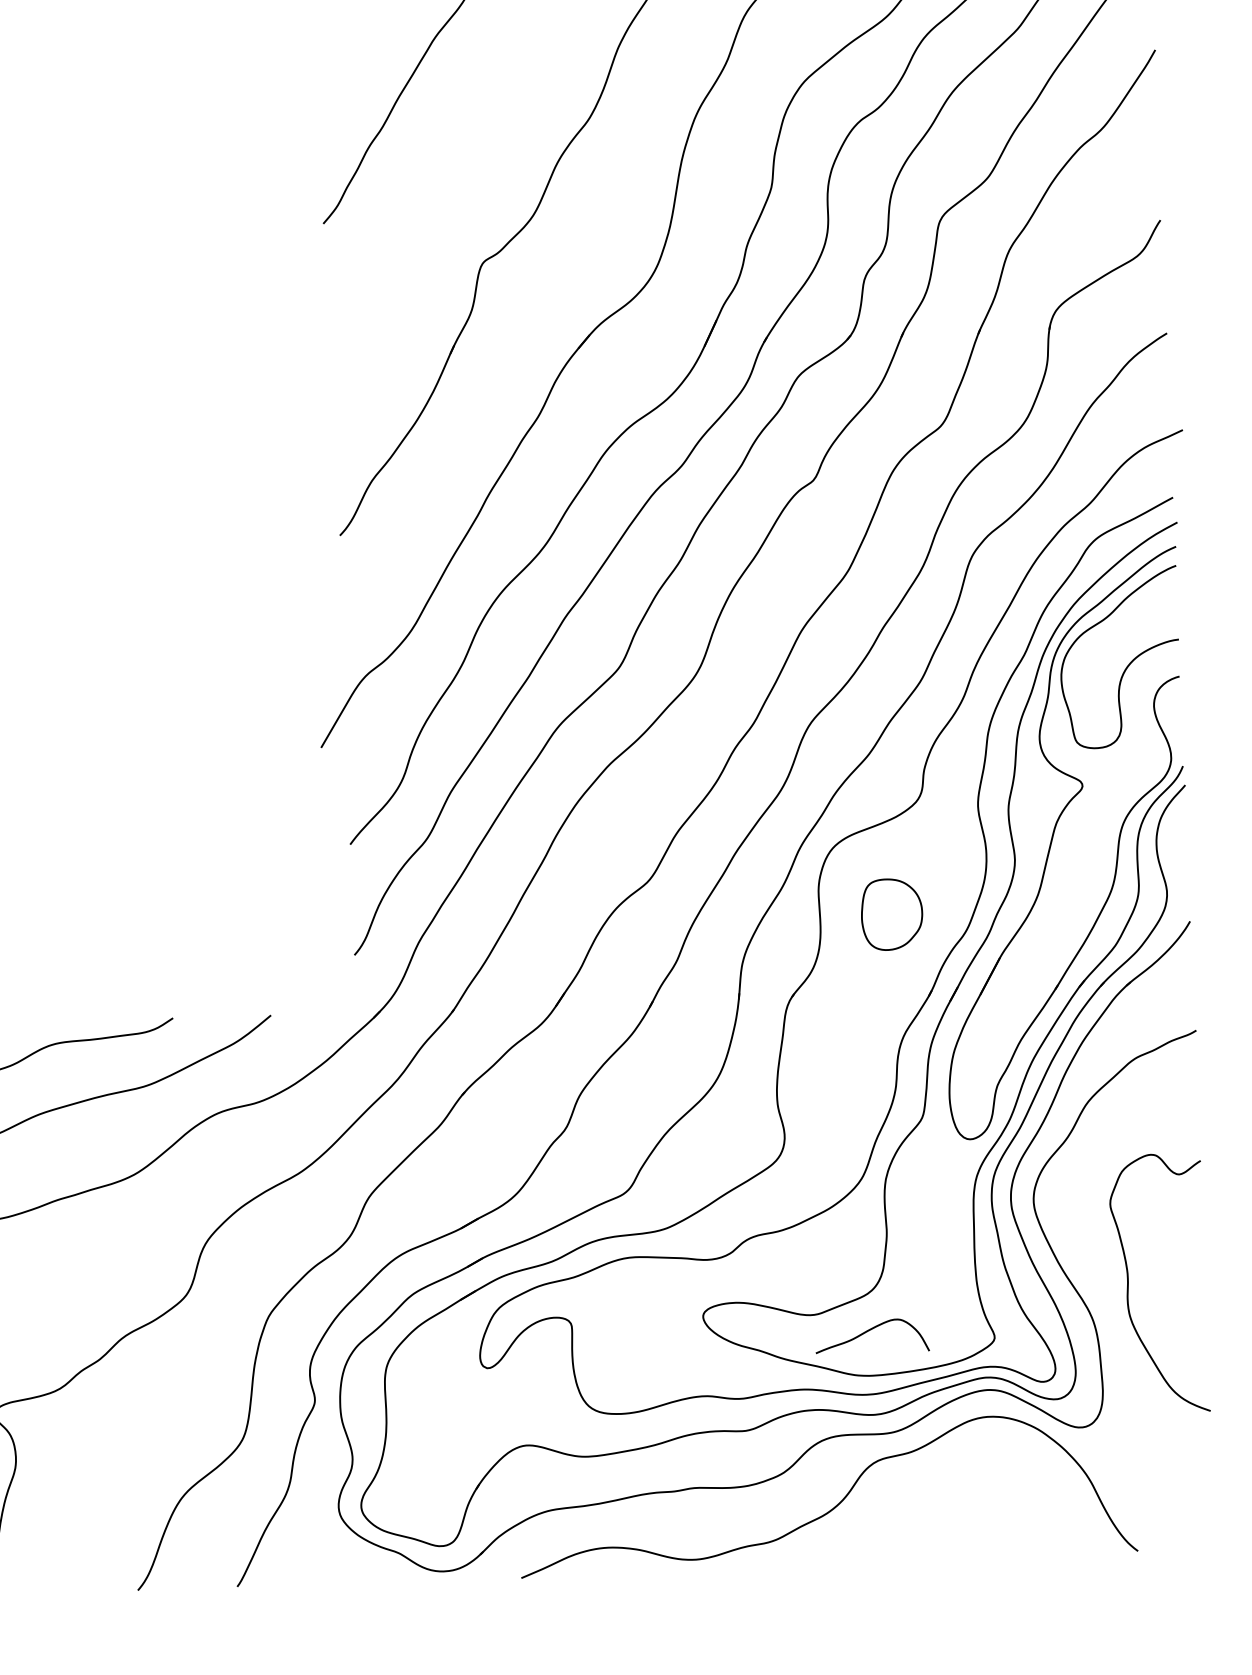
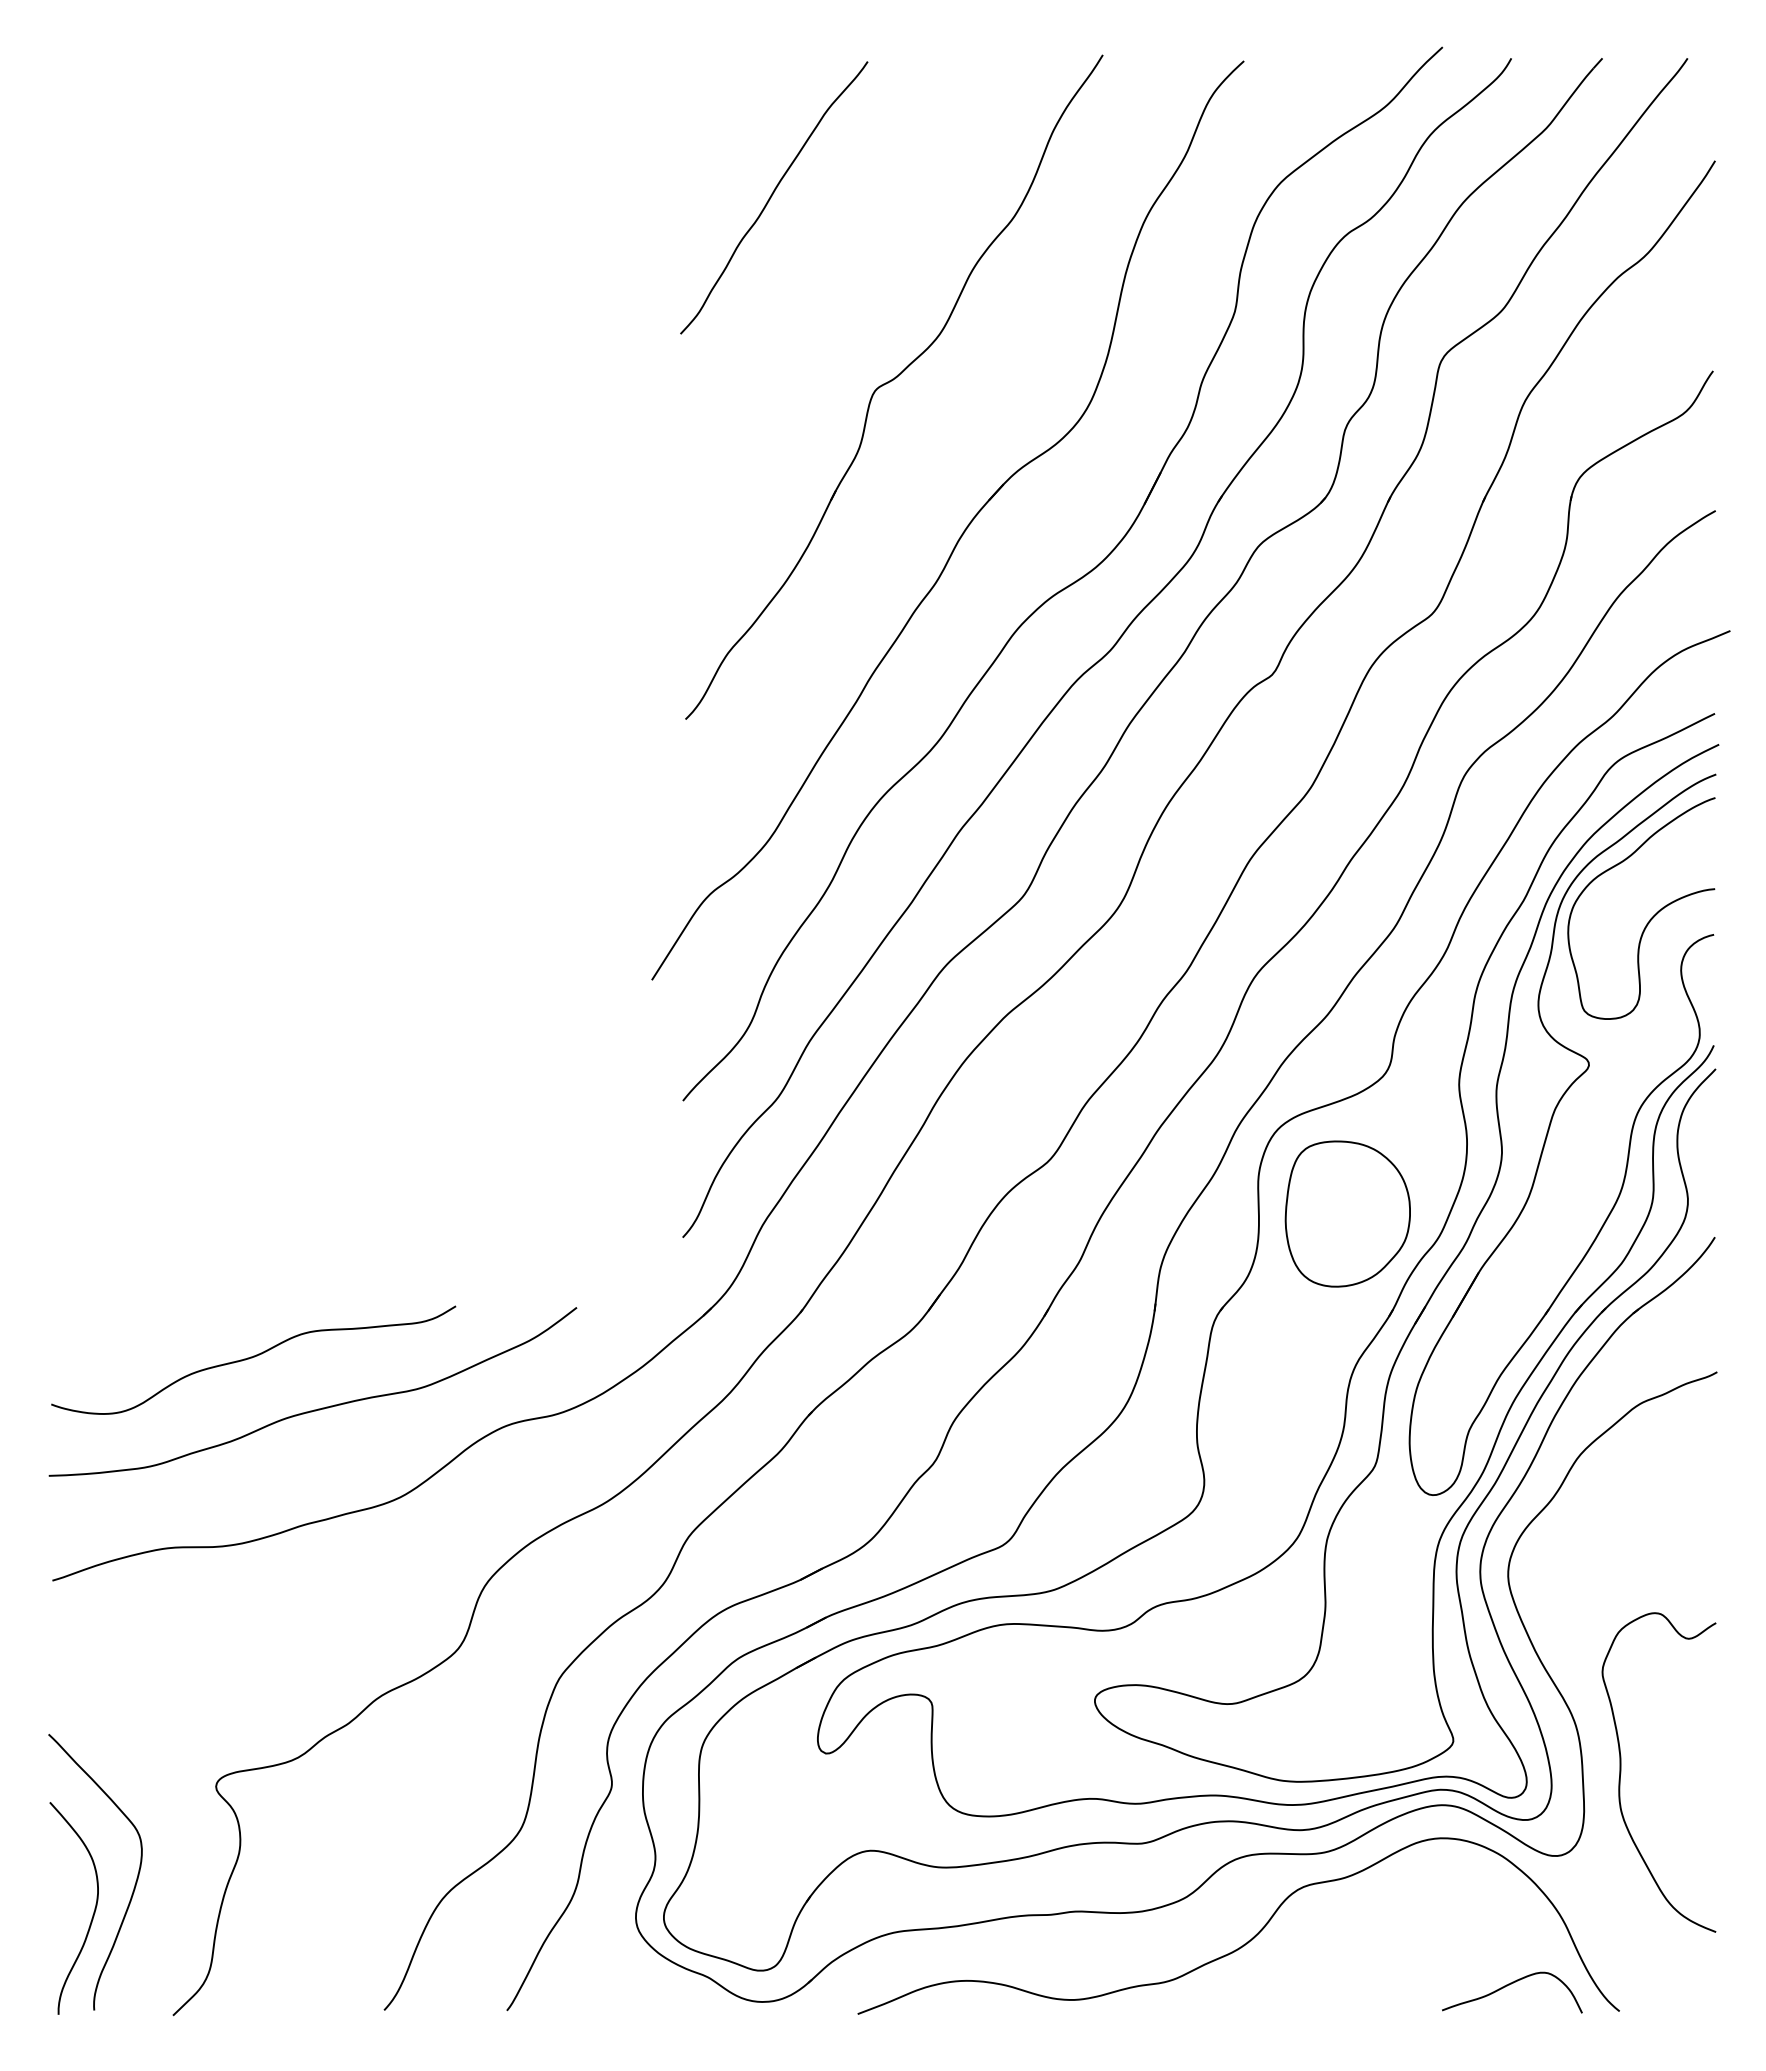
part: (891, 914) -> (1347, 1213), size x1.67
curve: (1128, 1284) -> (1621, 1772), moved
curve: (869, 1330) -> (1509, 1985), moved

